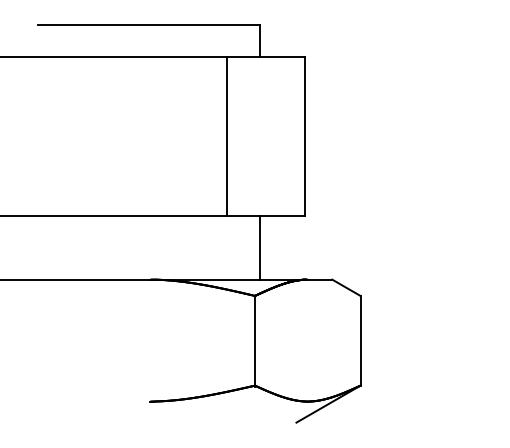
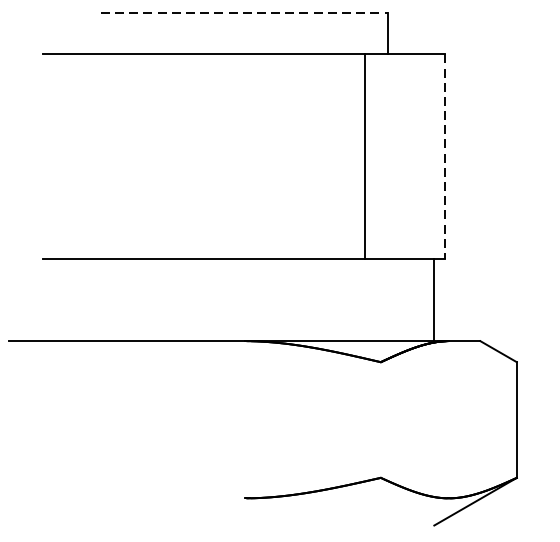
line: (149, 25) -> (244, 13), solid -> dashed
line: (227, 136) -> (366, 156), moved
line: (305, 137) -> (445, 157), solid -> dashed
line: (260, 247) -> (434, 299), moved
line: (255, 340) -> (381, 419), removed

